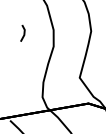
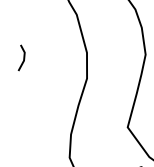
line: (23, 32) -> (22, 56), moved

